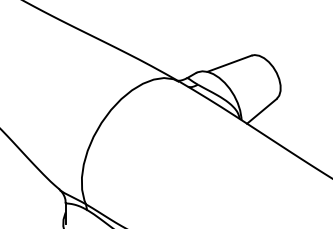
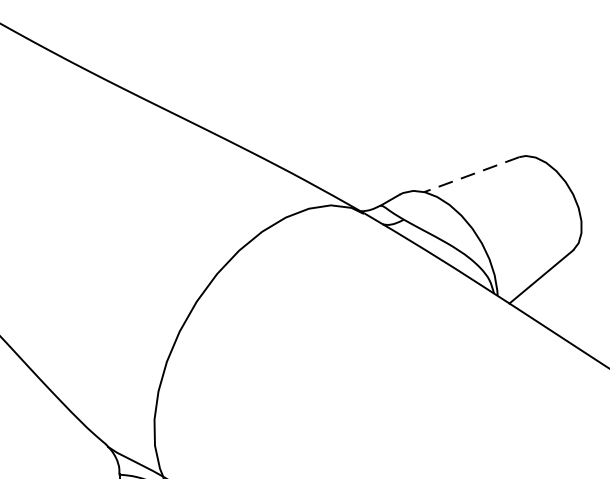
line: (229, 63) -> (471, 174), solid -> dashed

